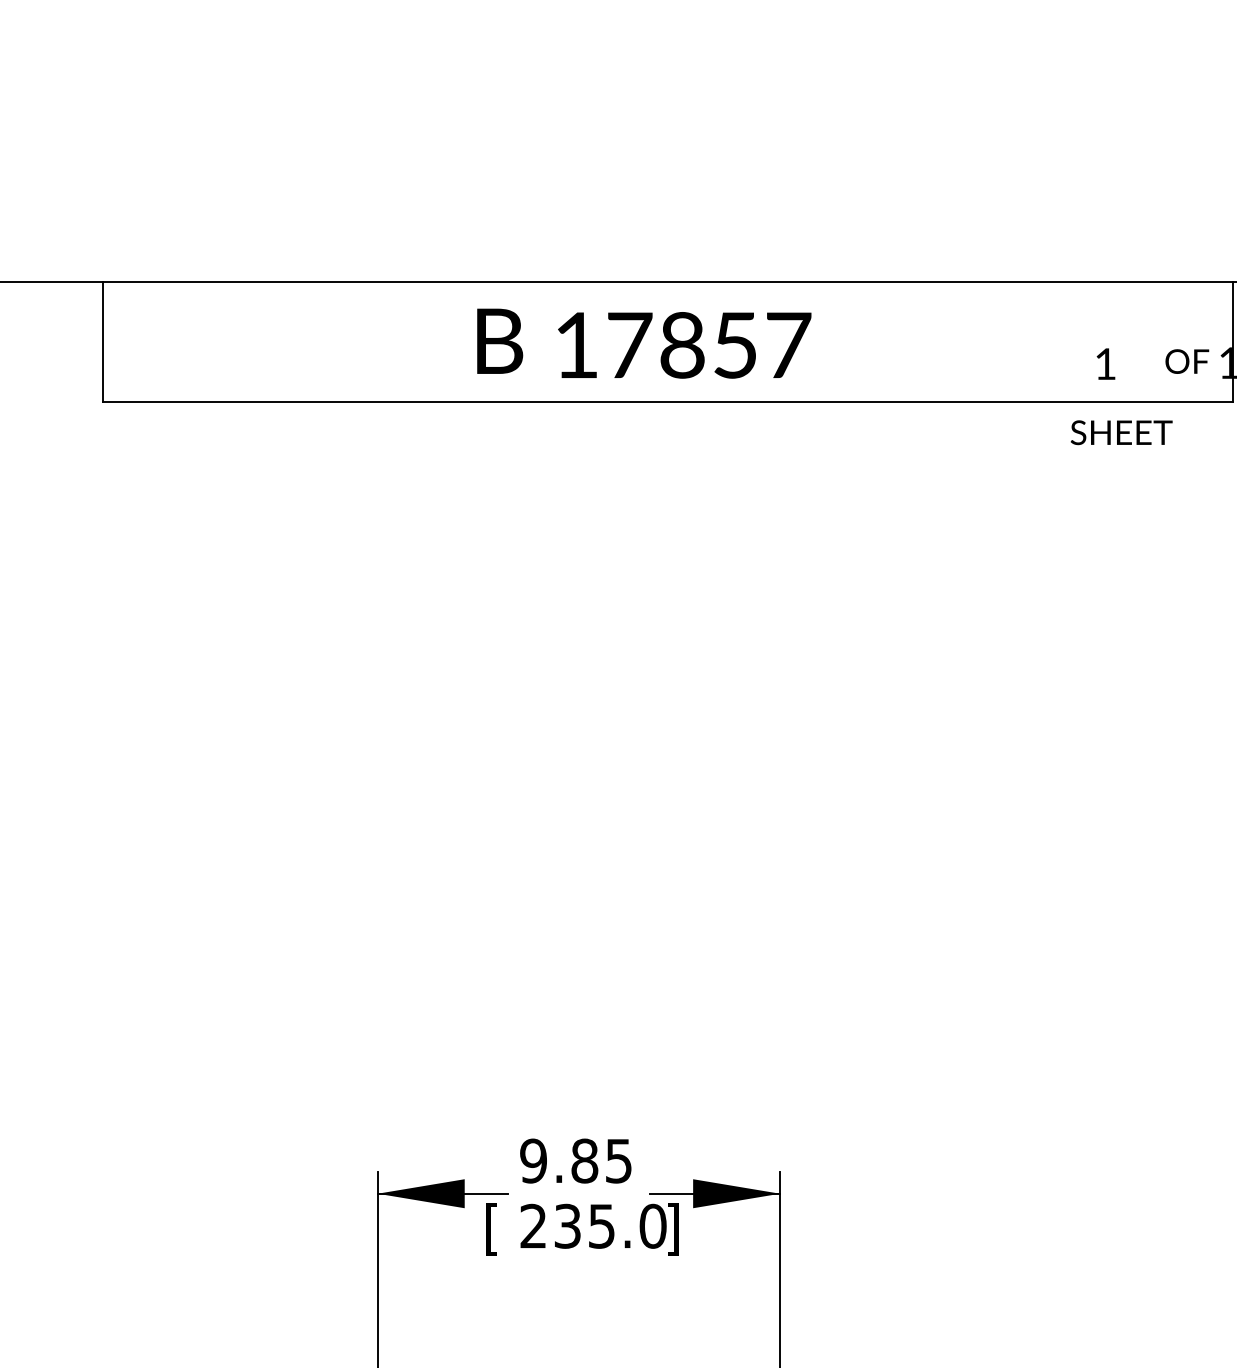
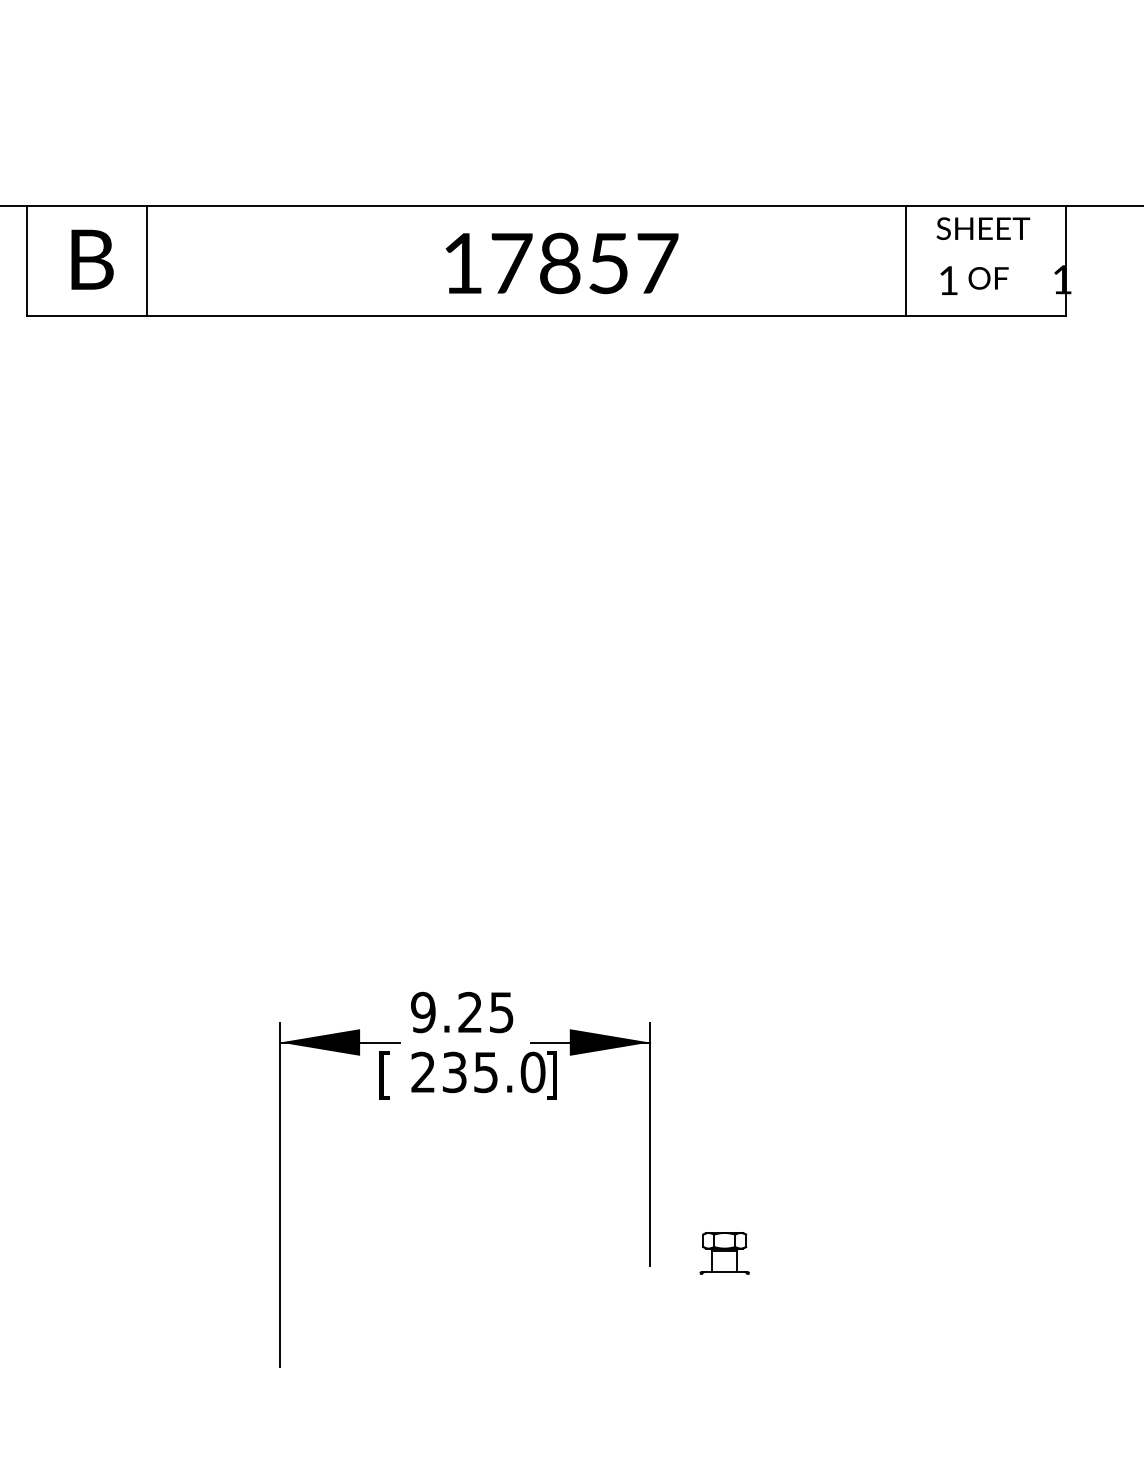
text: (500, 341) -> (92, 259), moved
line: (233, 342) -> (147, 260), added
line: (1059, 342) -> (906, 260), added
text: (1187, 361) -> (988, 278), moved
text: (1121, 432) -> (983, 228), moved
text: (584, 1161) -> (470, 1012), 9.85 -> 9.25

